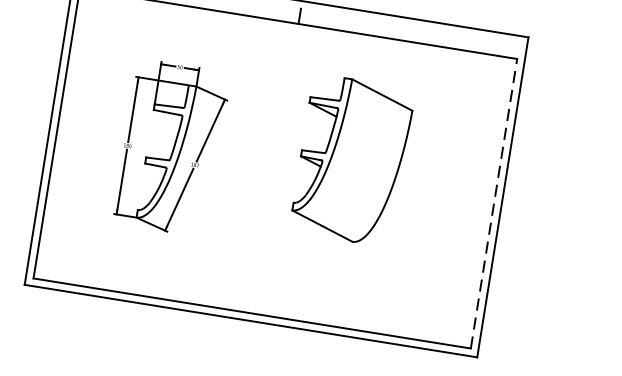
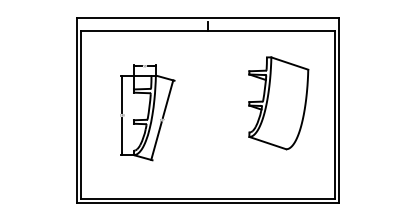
part: (351, 160) -> (278, 103), moved
line: (493, 202) -> (334, 114), dashed -> solid

